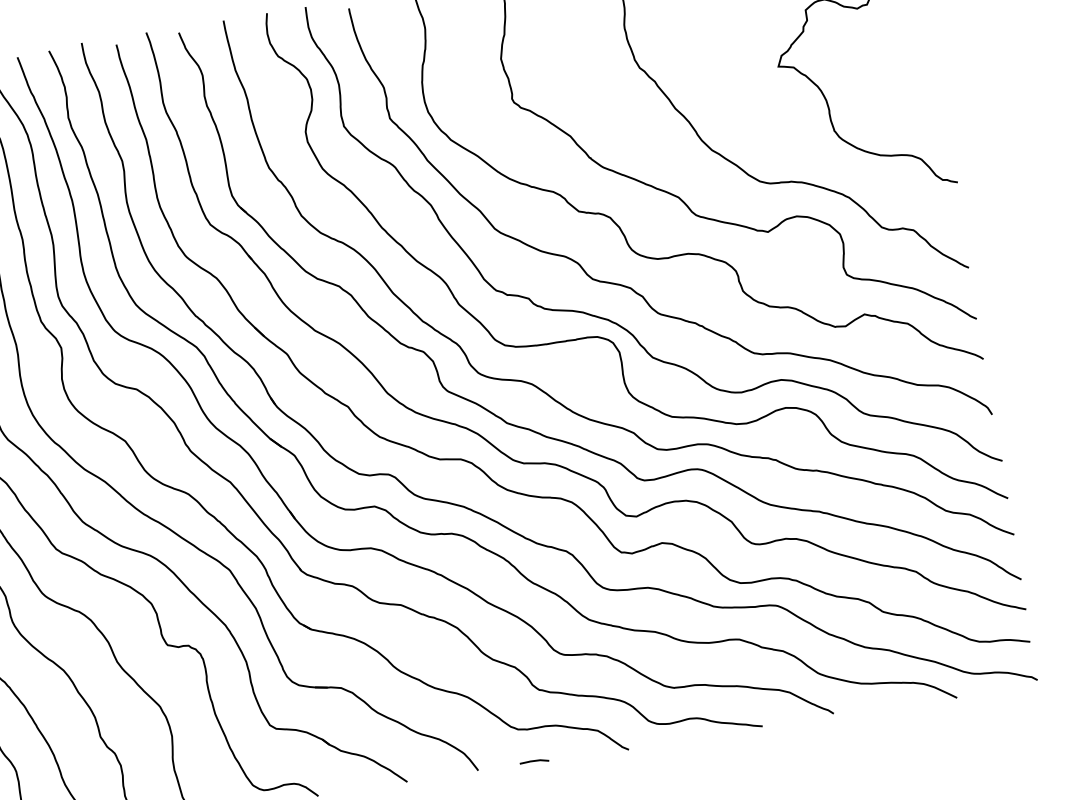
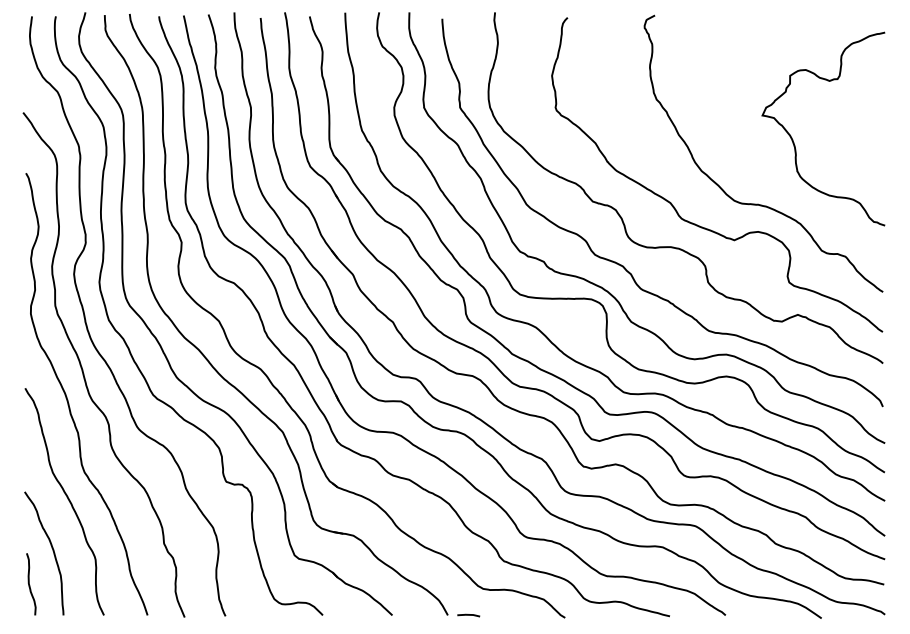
line: (534, 761) -> (468, 615), moved

